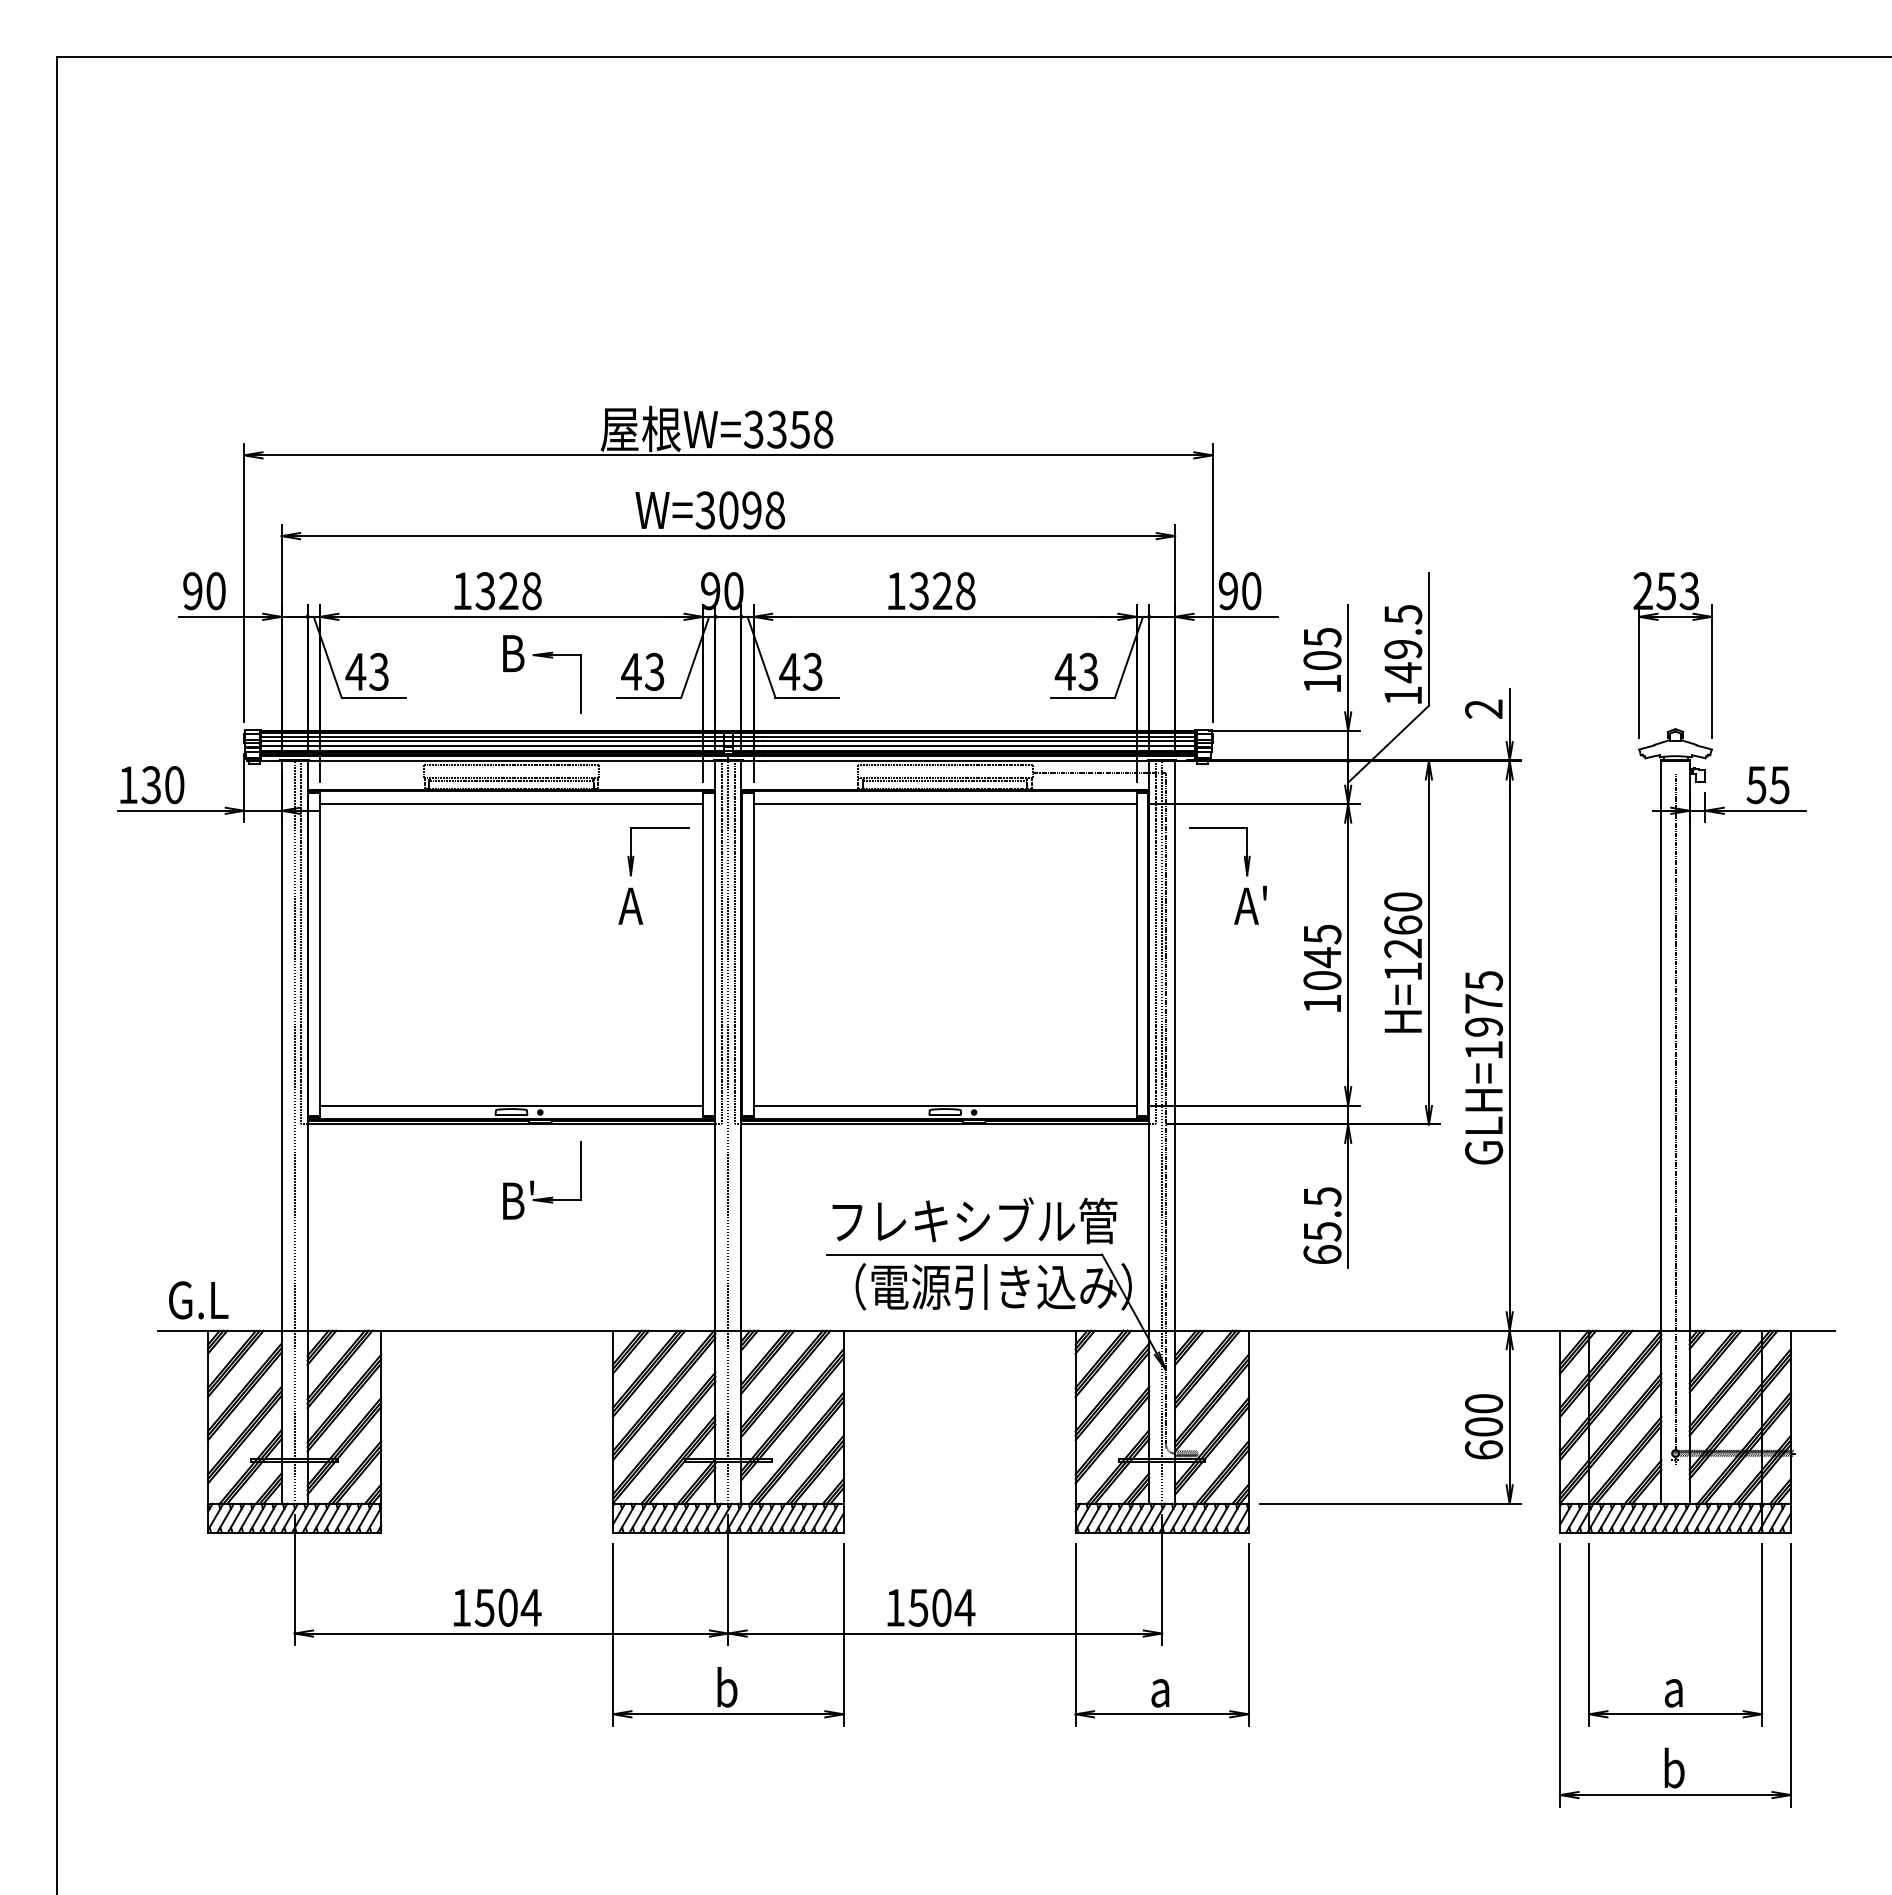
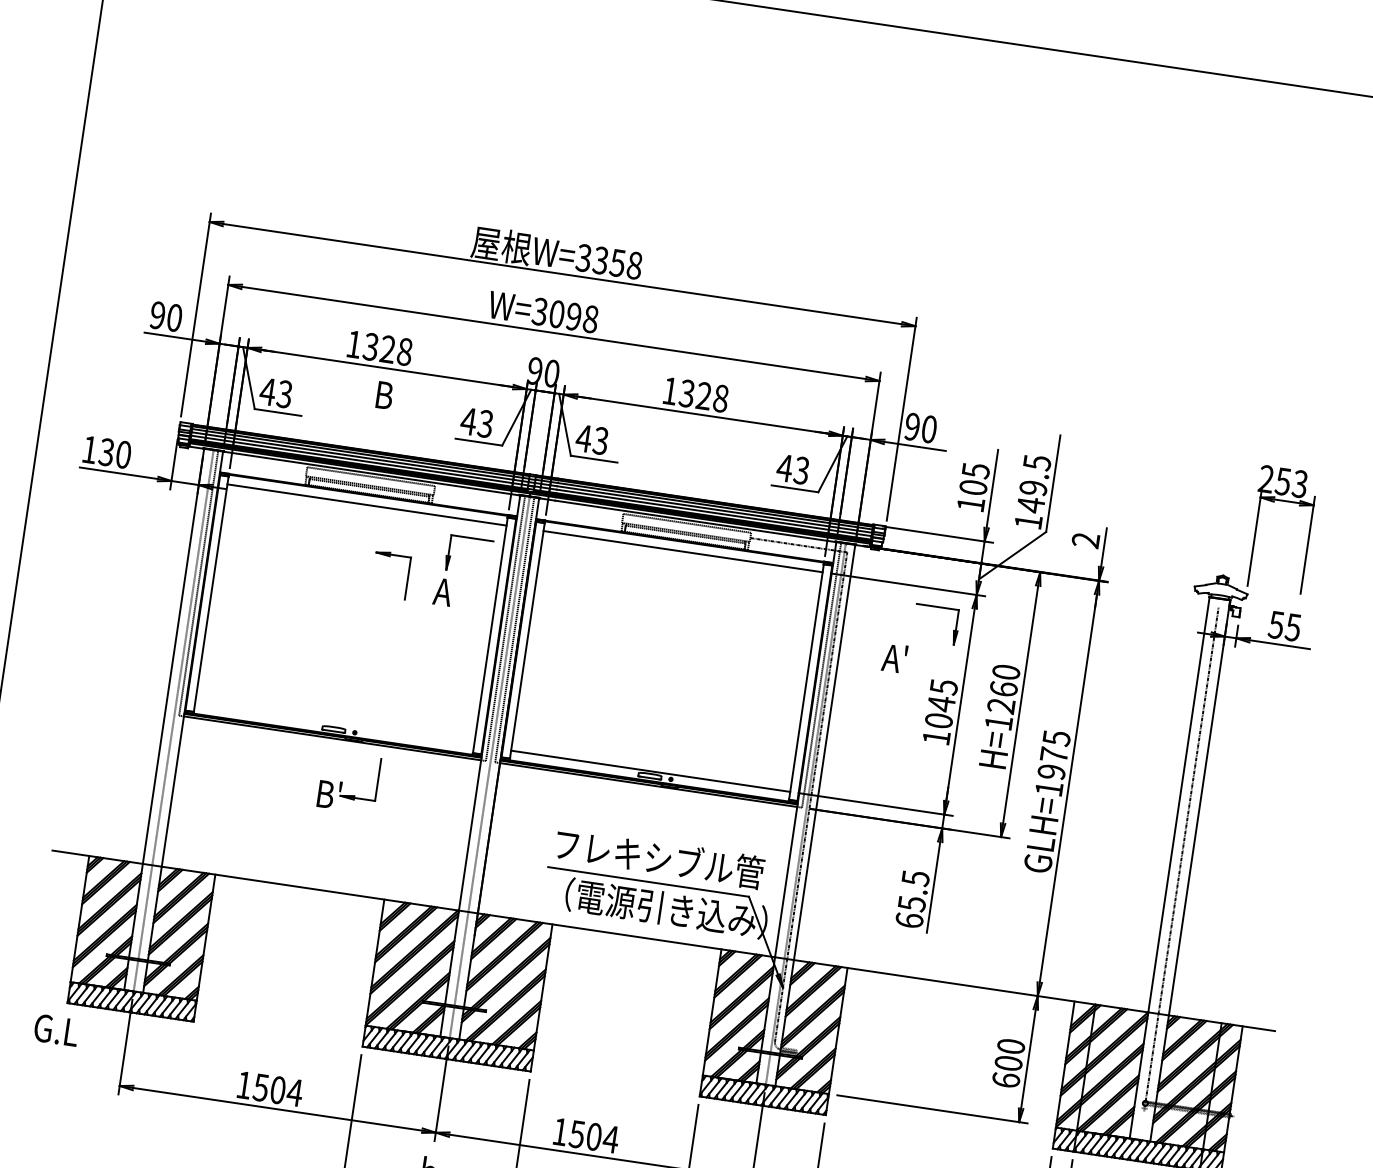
part: (1639, 655) -> (1256, 525), moved
part: (580, 682) -> (407, 577), moved
part: (1219, 828) -> (938, 607), moved
line: (511, 1105) -> (334, 724), removed
text: (198, 1300) -> (56, 1030), moved

